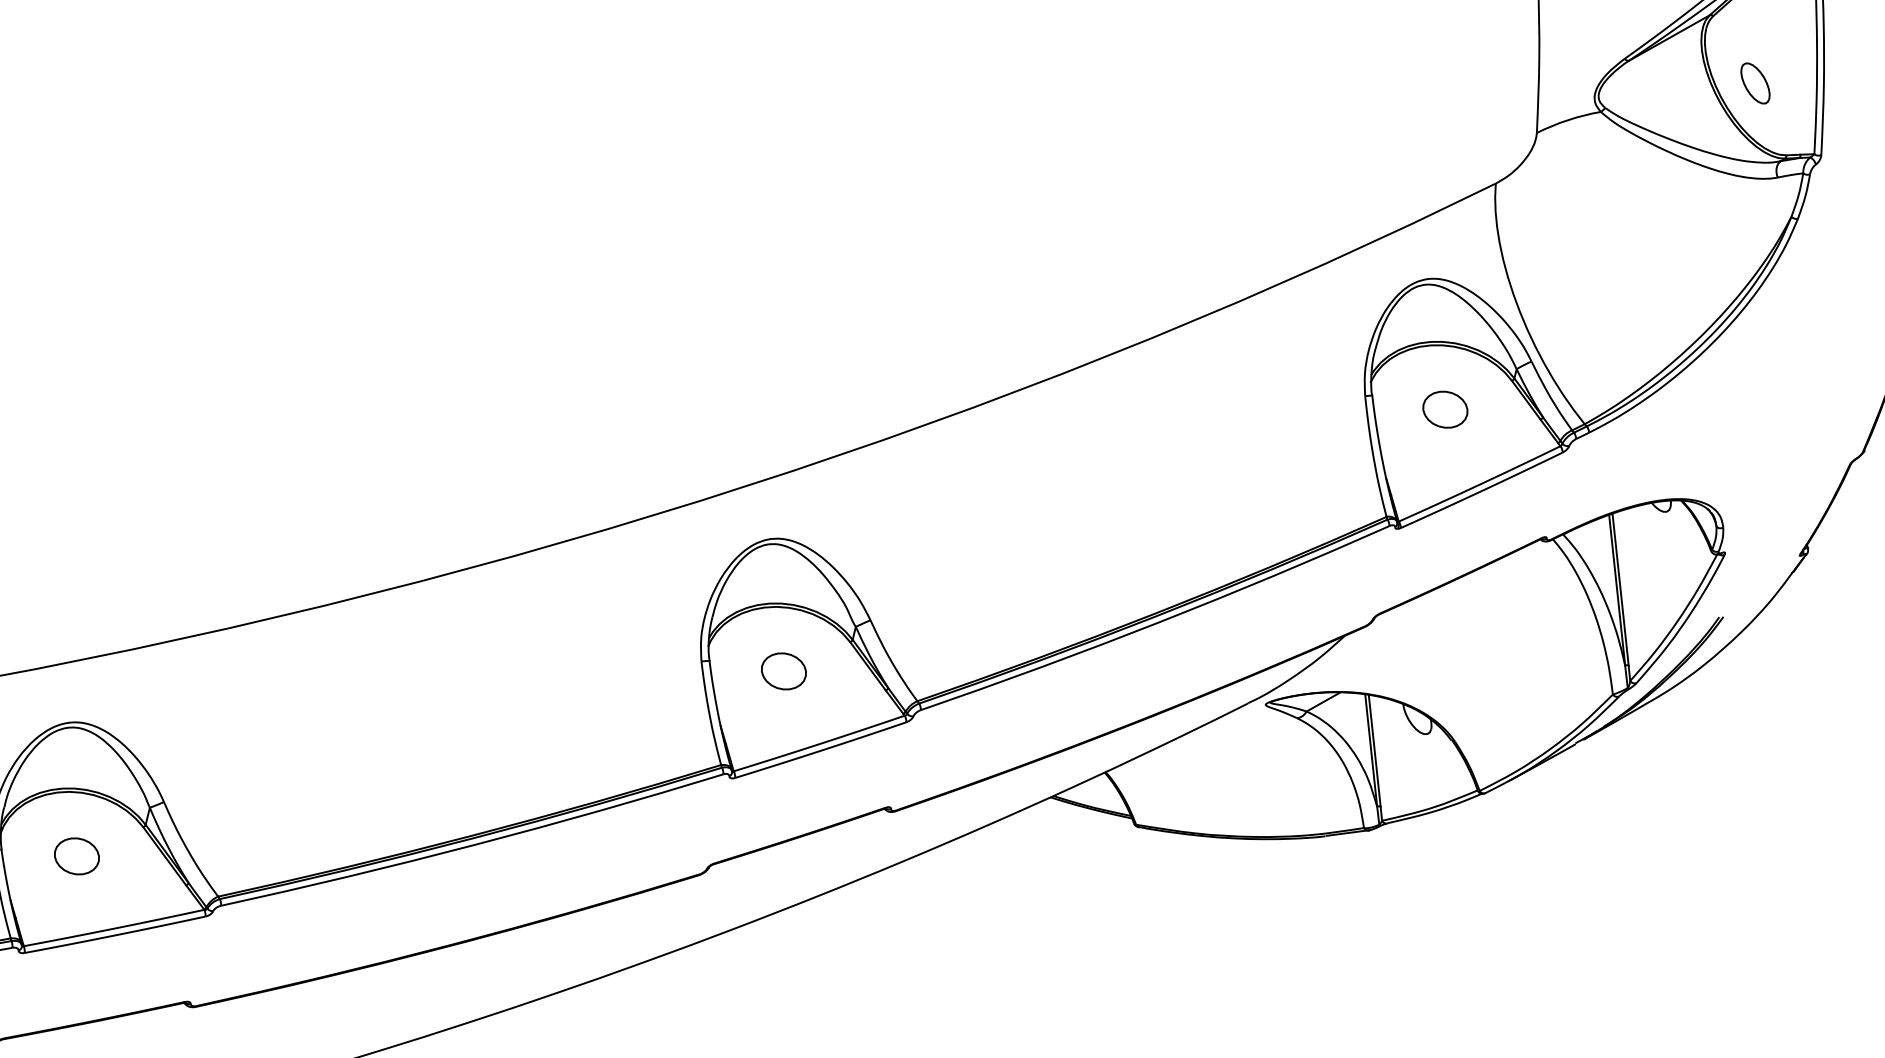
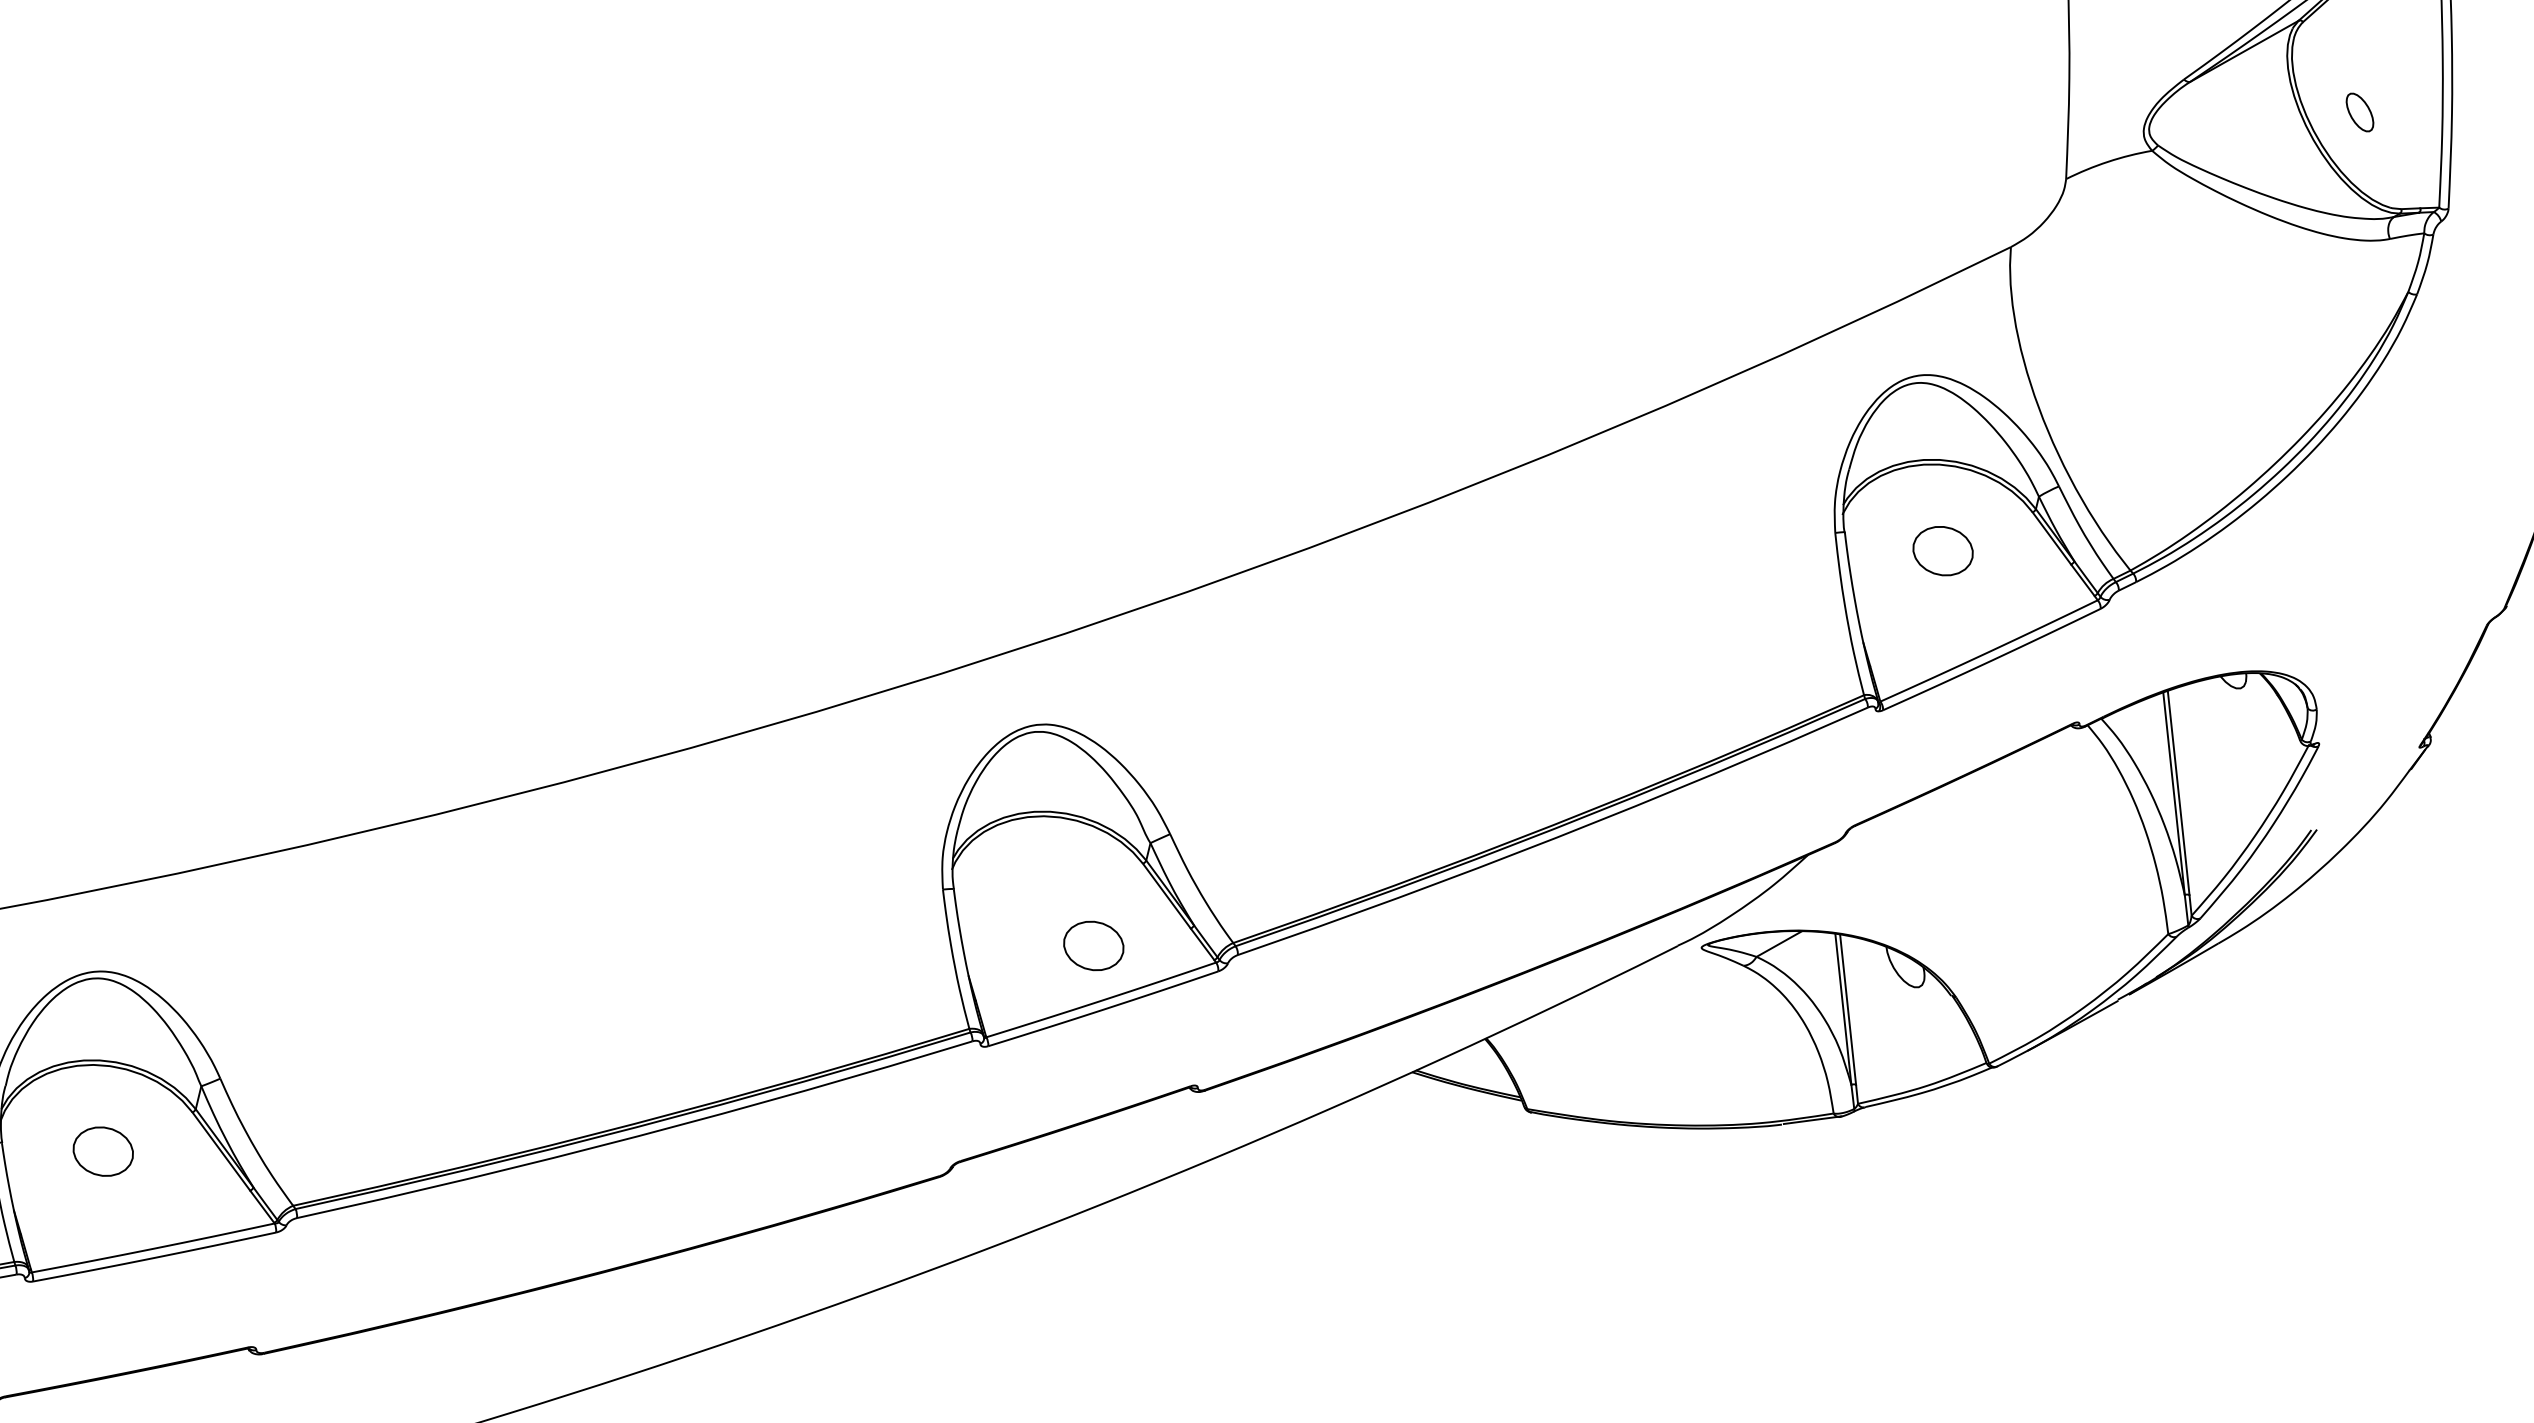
part: (1755, 83) -> (2359, 112), size x0.7
part: (783, 671) -> (1093, 945), moved

